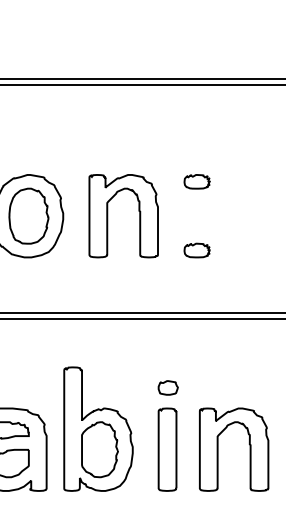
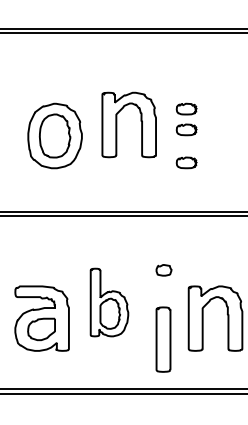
part: (196, 207) -> (186, 129), added
part: (108, 215) -> (117, 124), moved
part: (98, 429) -> (109, 302), size x0.7
part: (167, 449) -> (163, 339), moved

